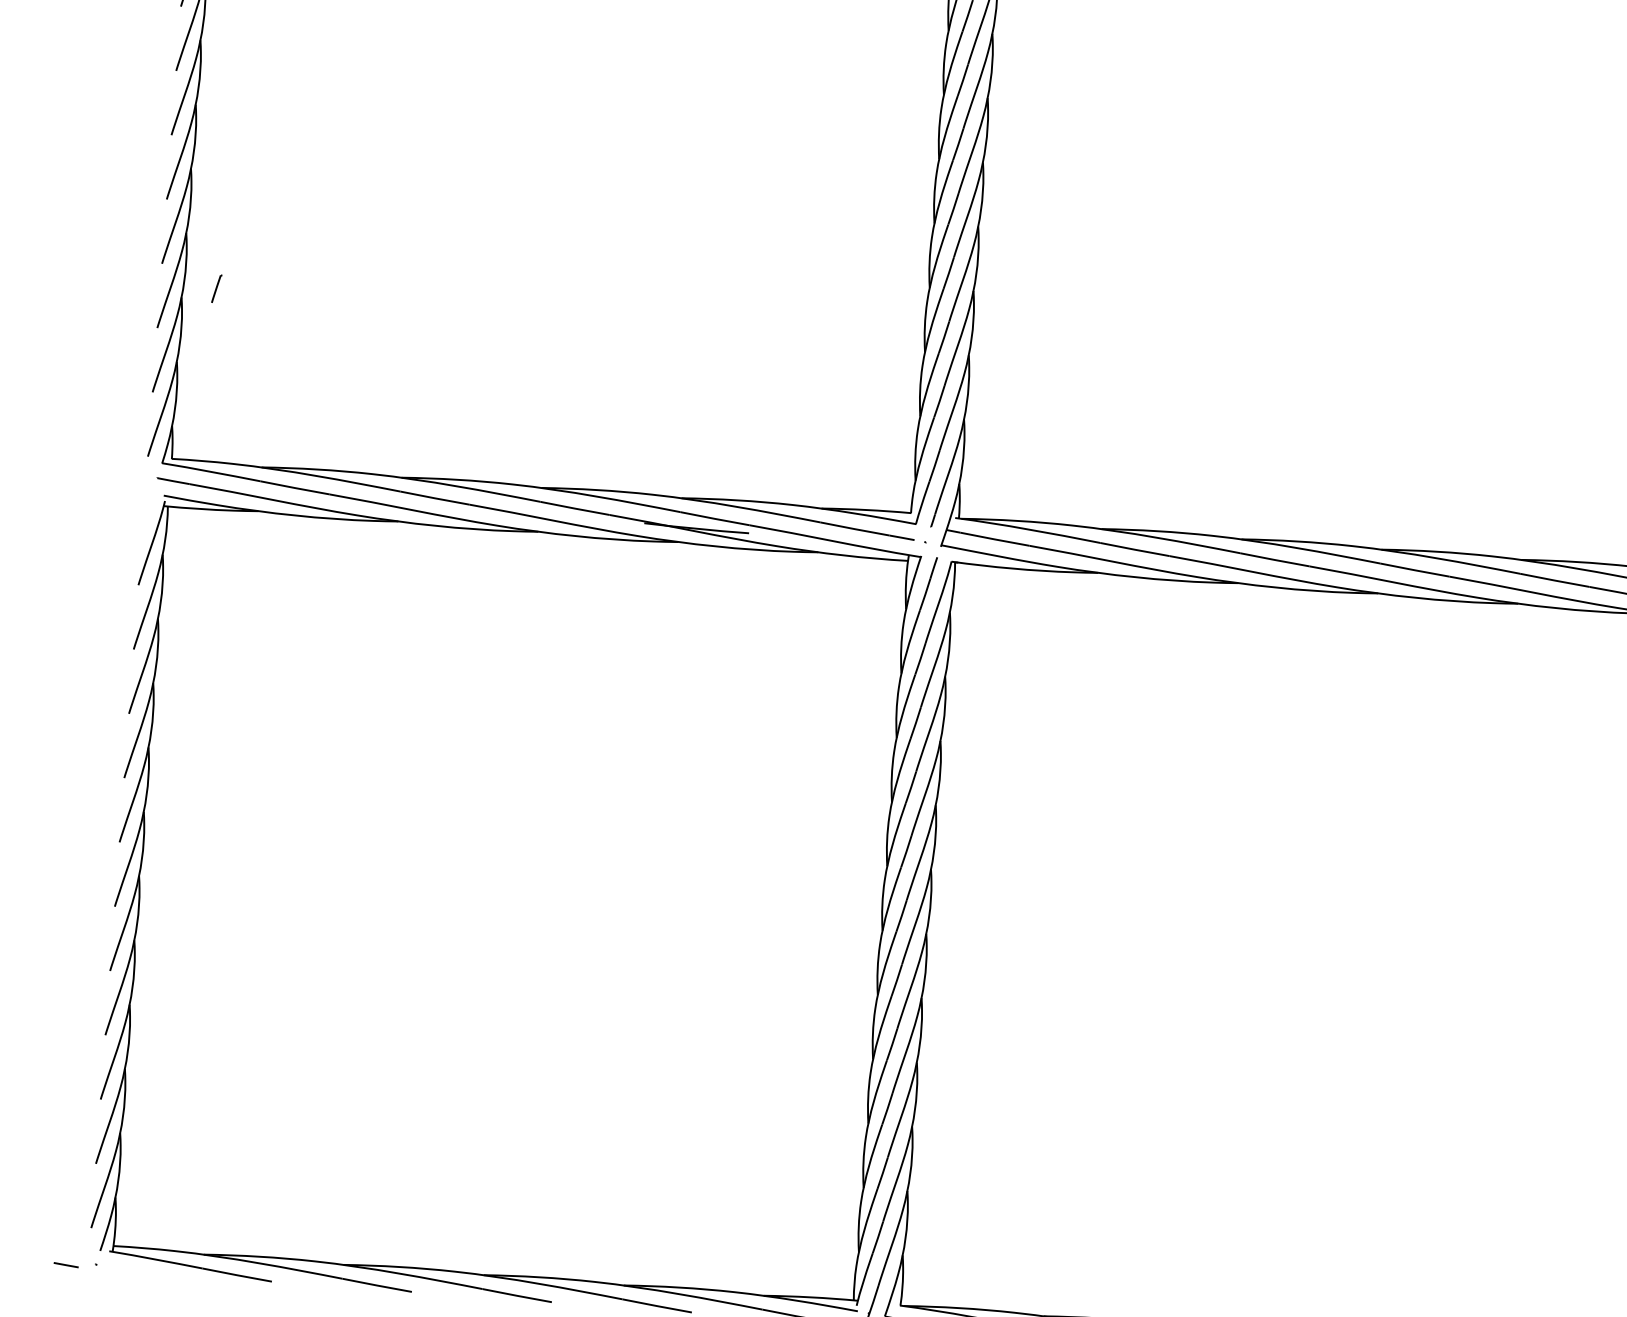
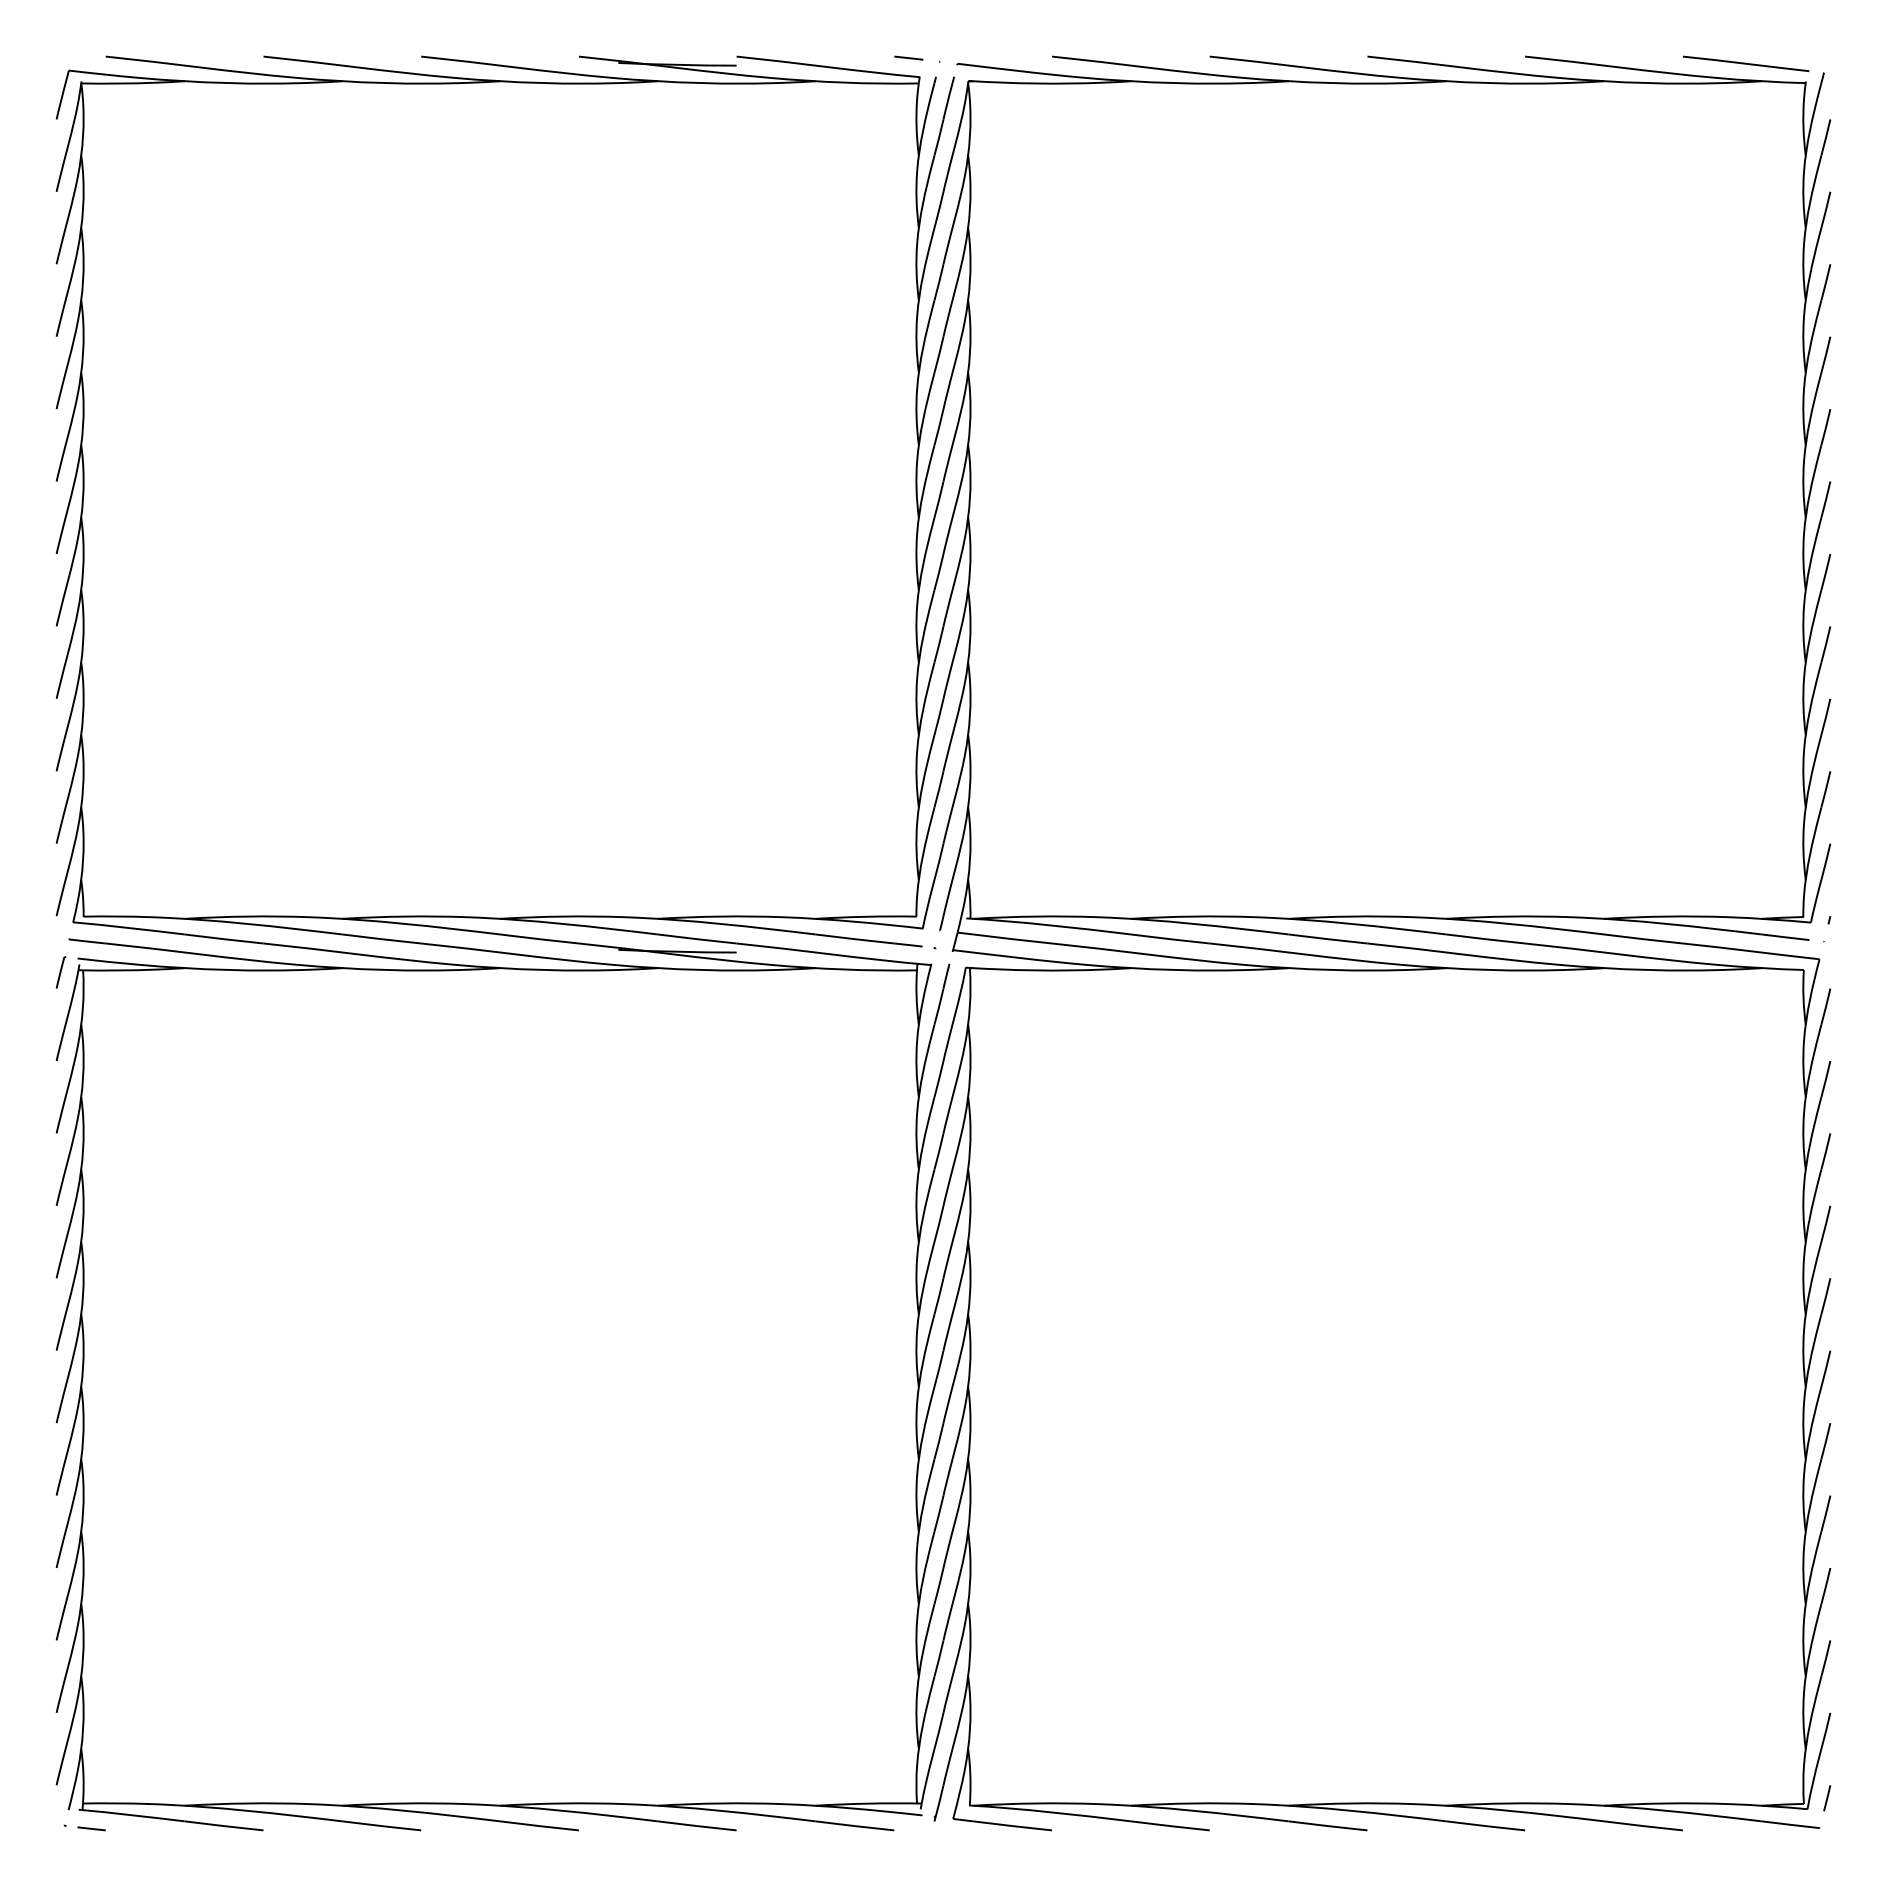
line: (216, 288) -> (60, 972), moved
line: (66, 1264) -> (91, 1828), moved

